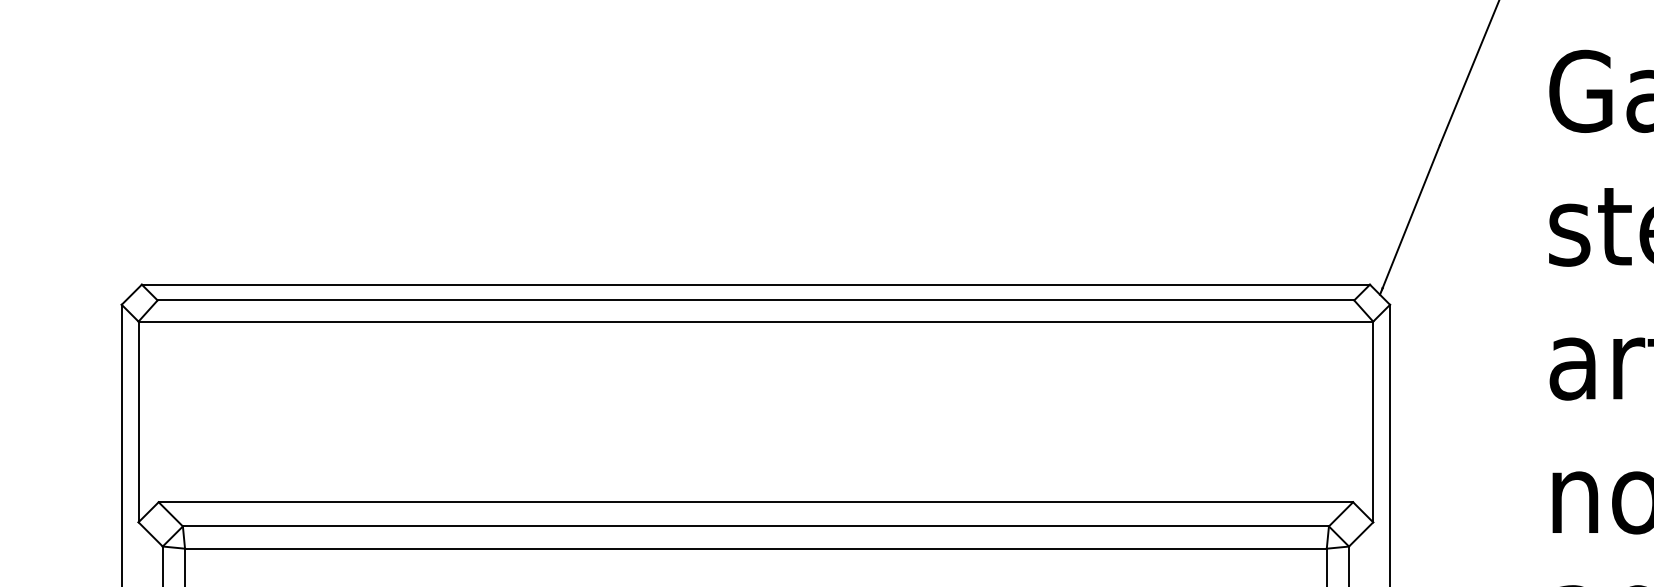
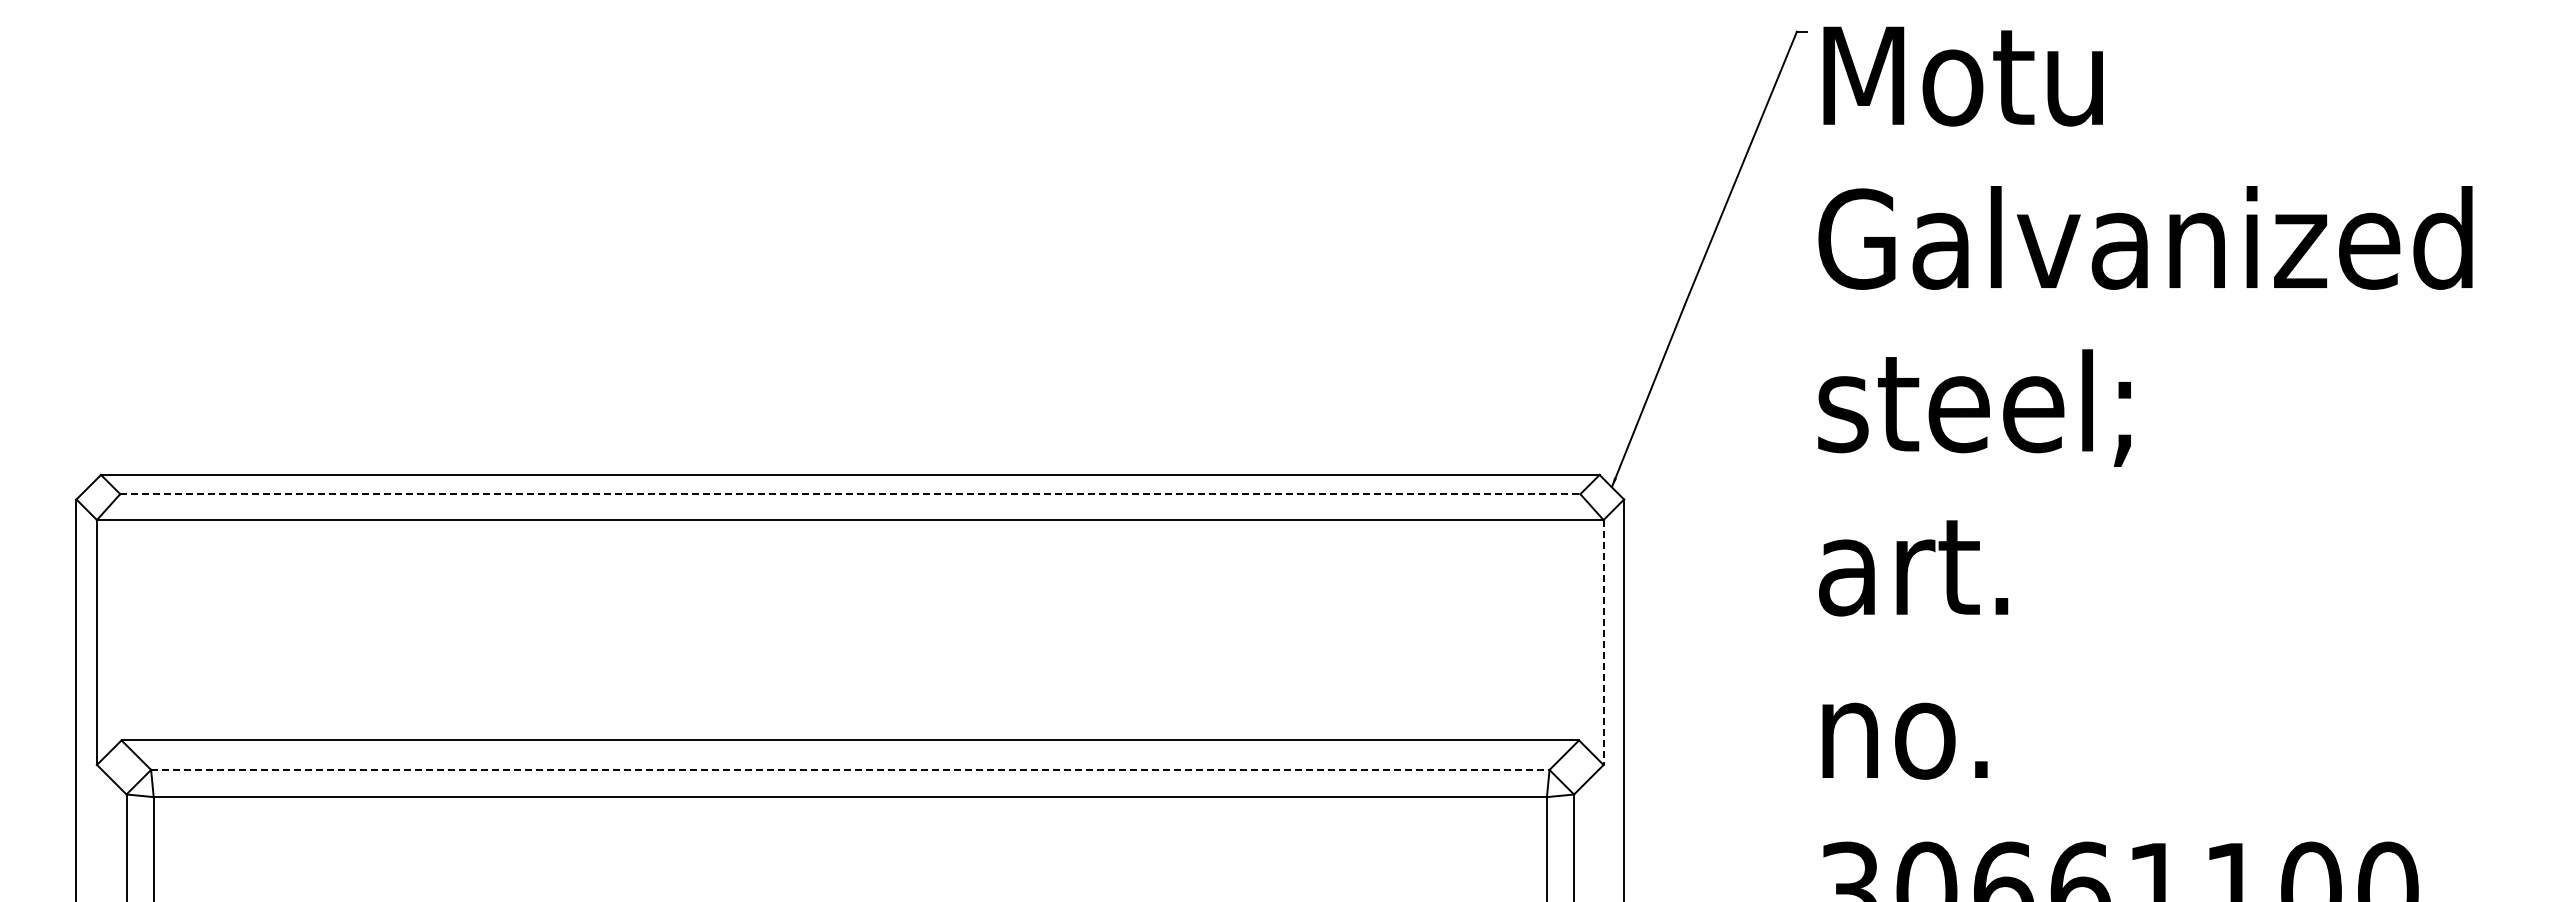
line: (756, 300) -> (850, 494), solid -> dashed
line: (1373, 422) -> (1603, 643), solid -> dashed
line: (756, 526) -> (850, 769), solid -> dashed

